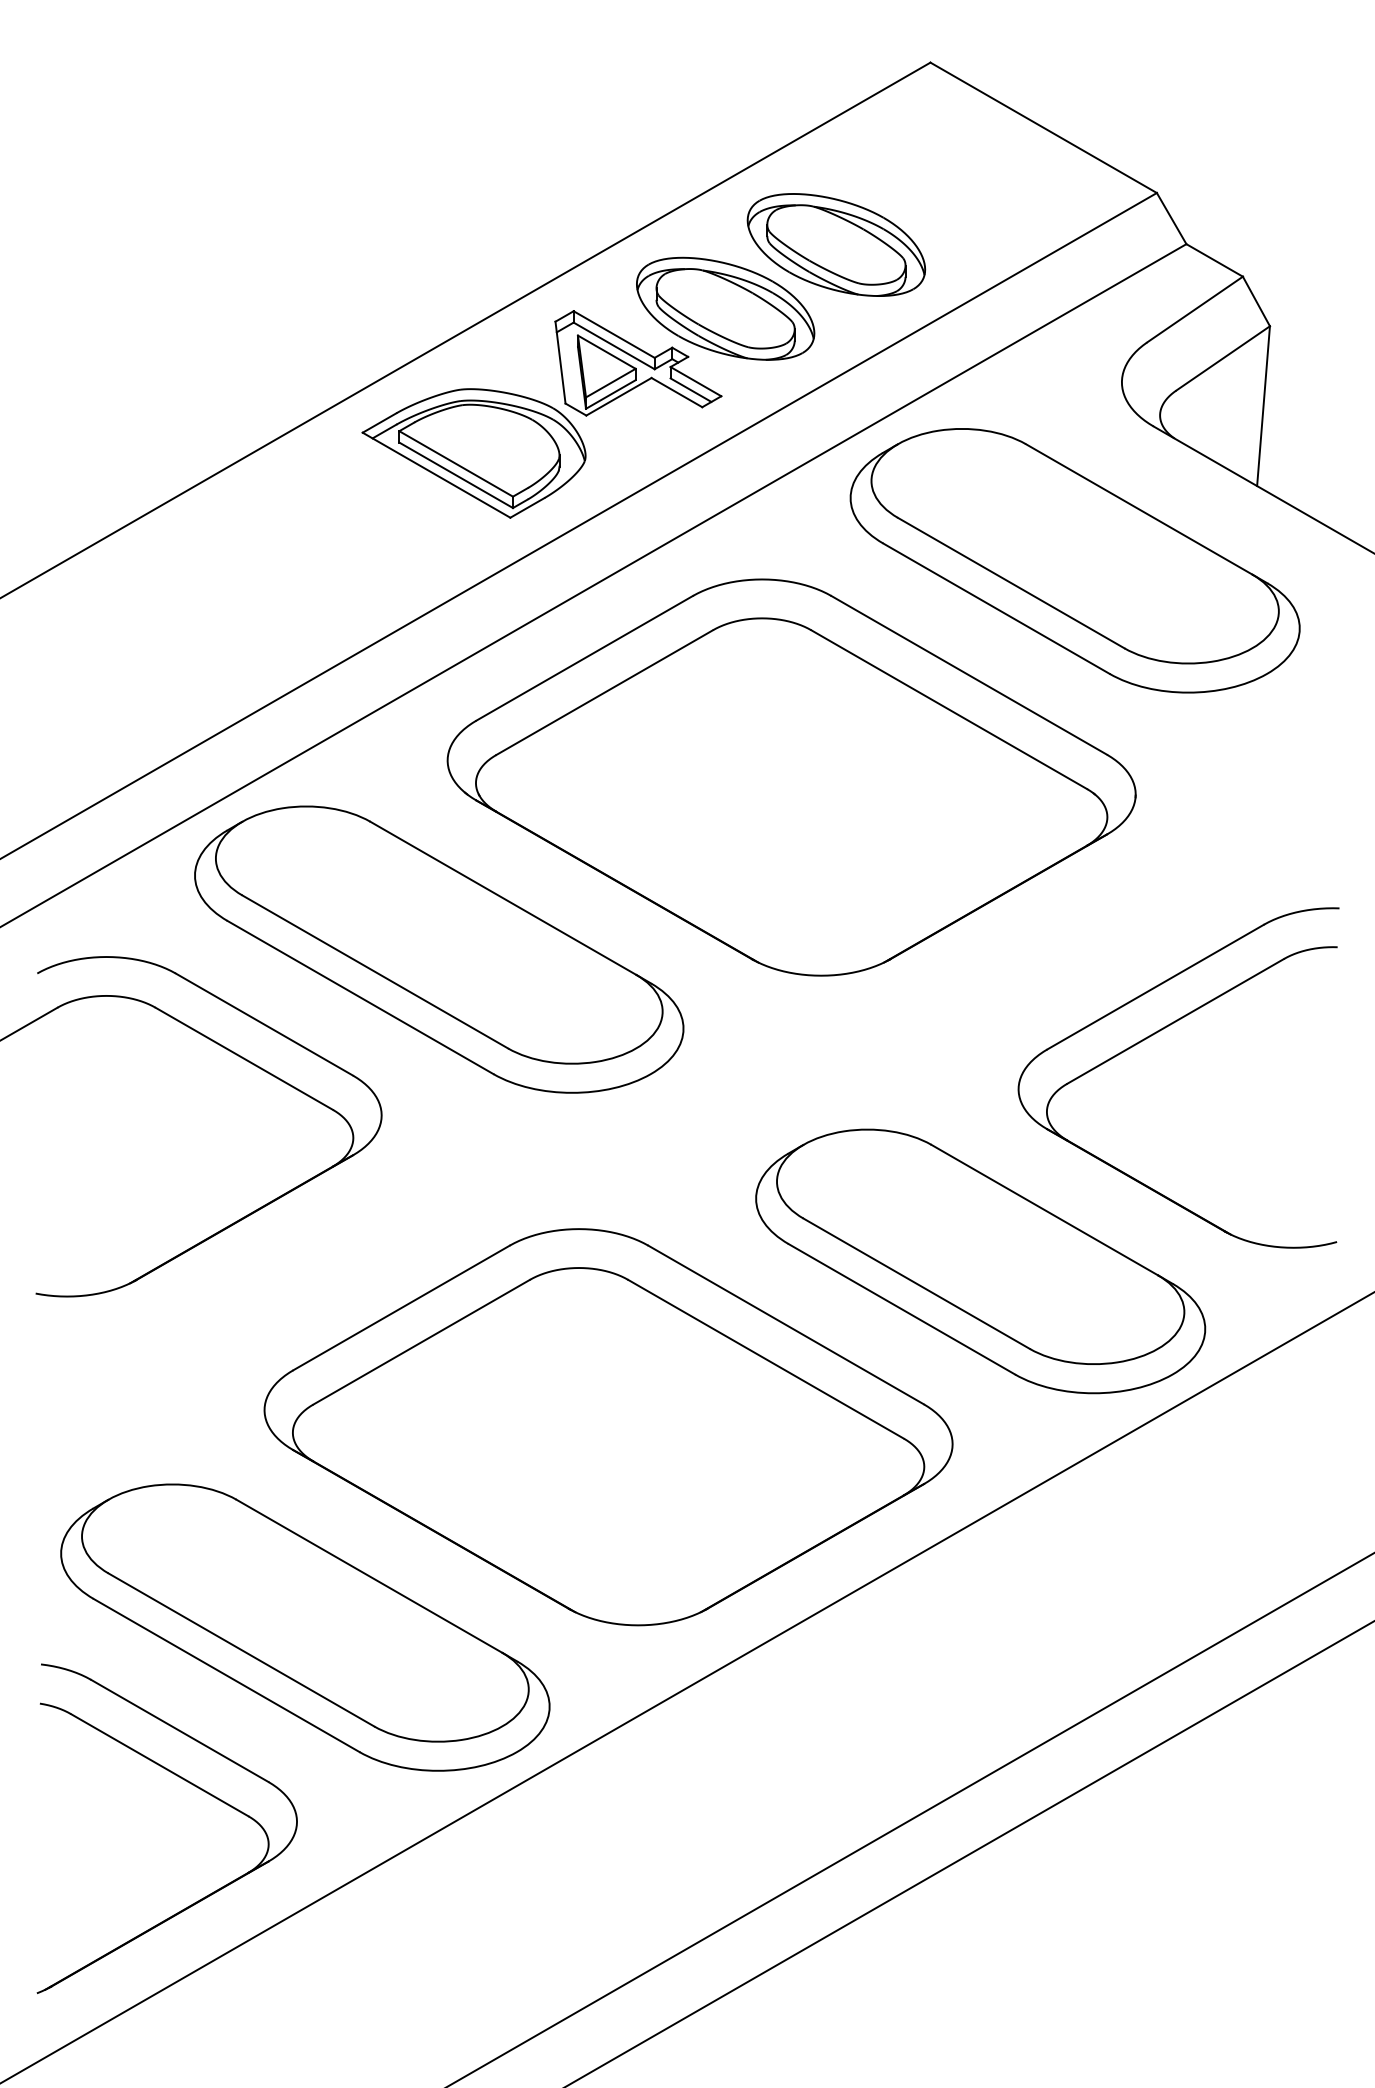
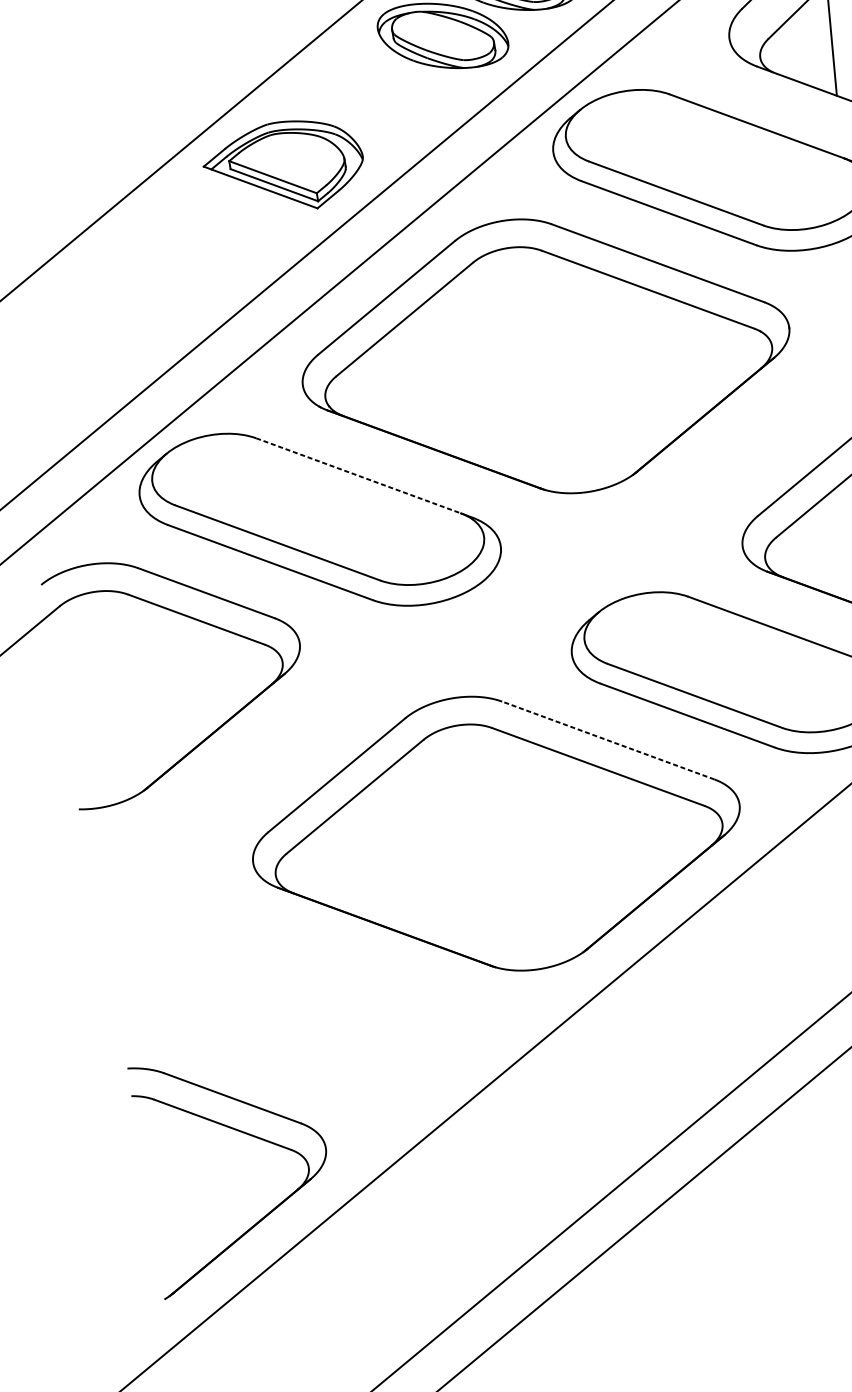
part: (638, 363) -> (388, 84), removed
line: (503, 898) -> (358, 475), solid -> dashed
line: (785, 1324) -> (607, 740), solid -> dashed
part: (305, 1627) -> (308, 1010), removed

